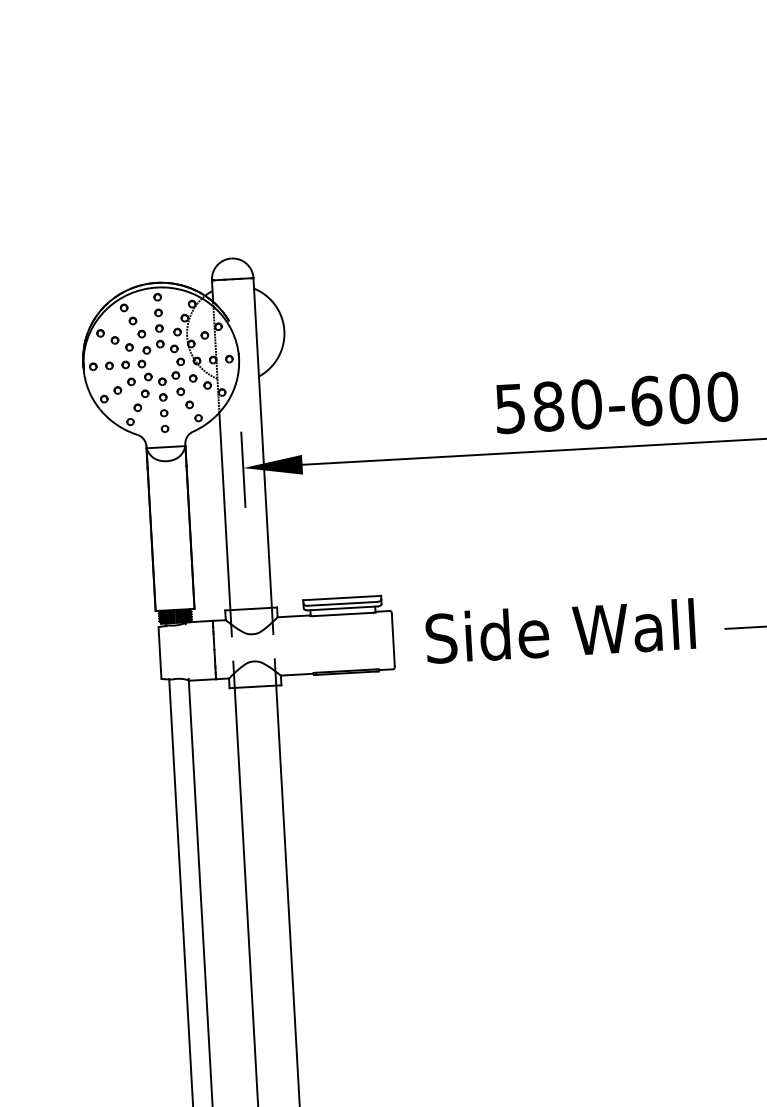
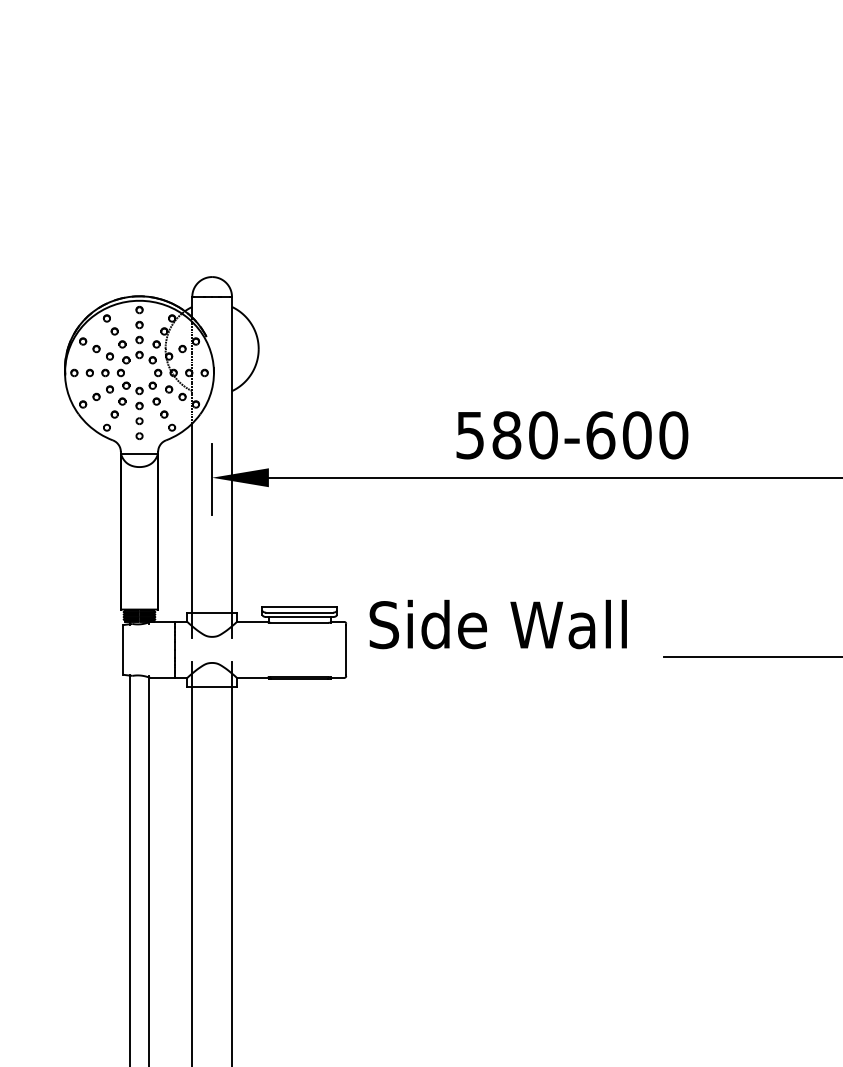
text: (559, 631) -> (497, 624), moved

